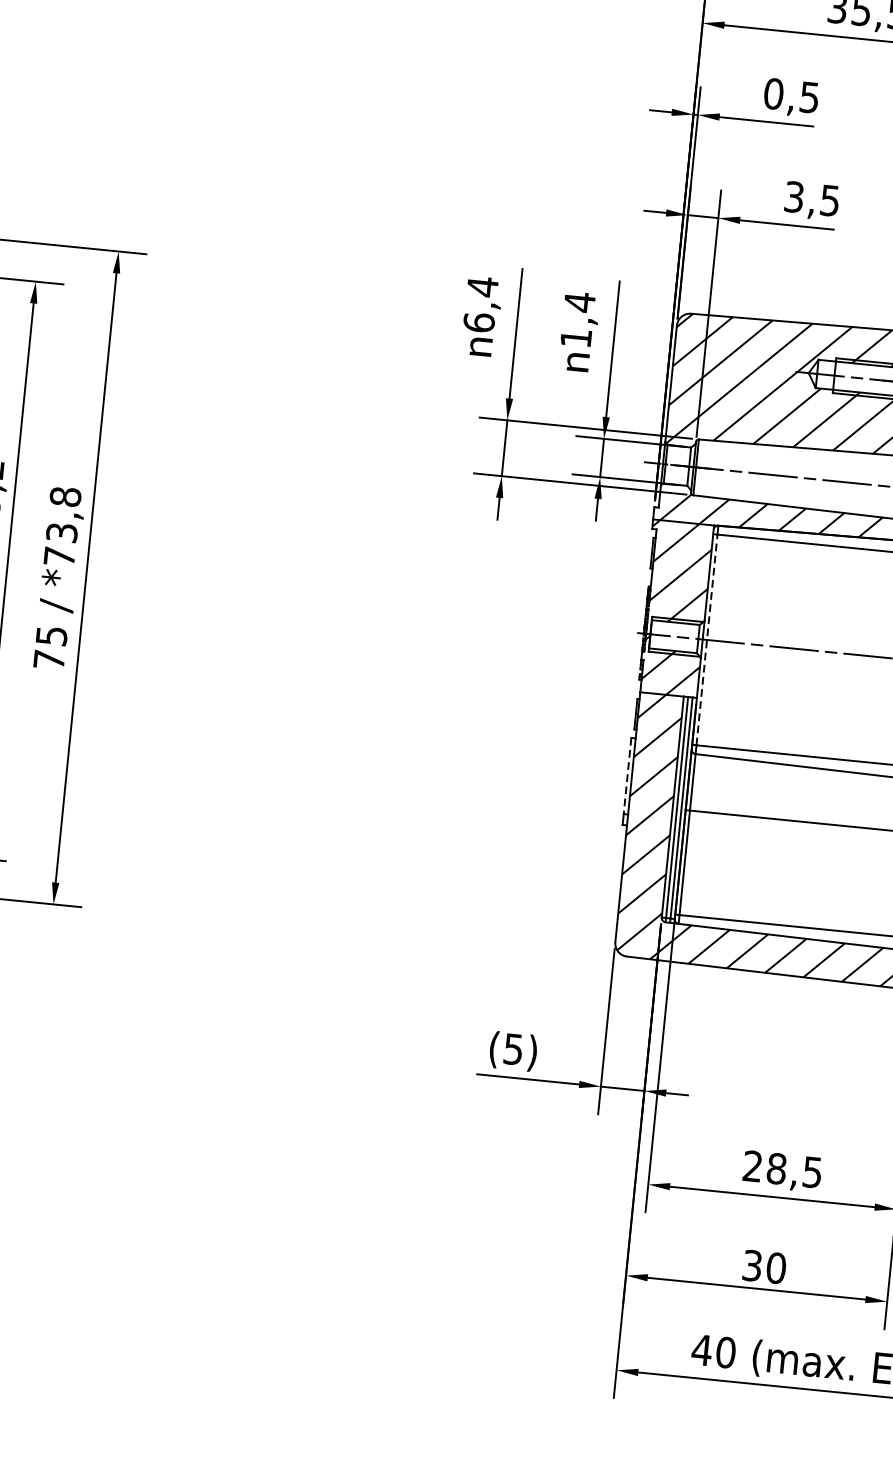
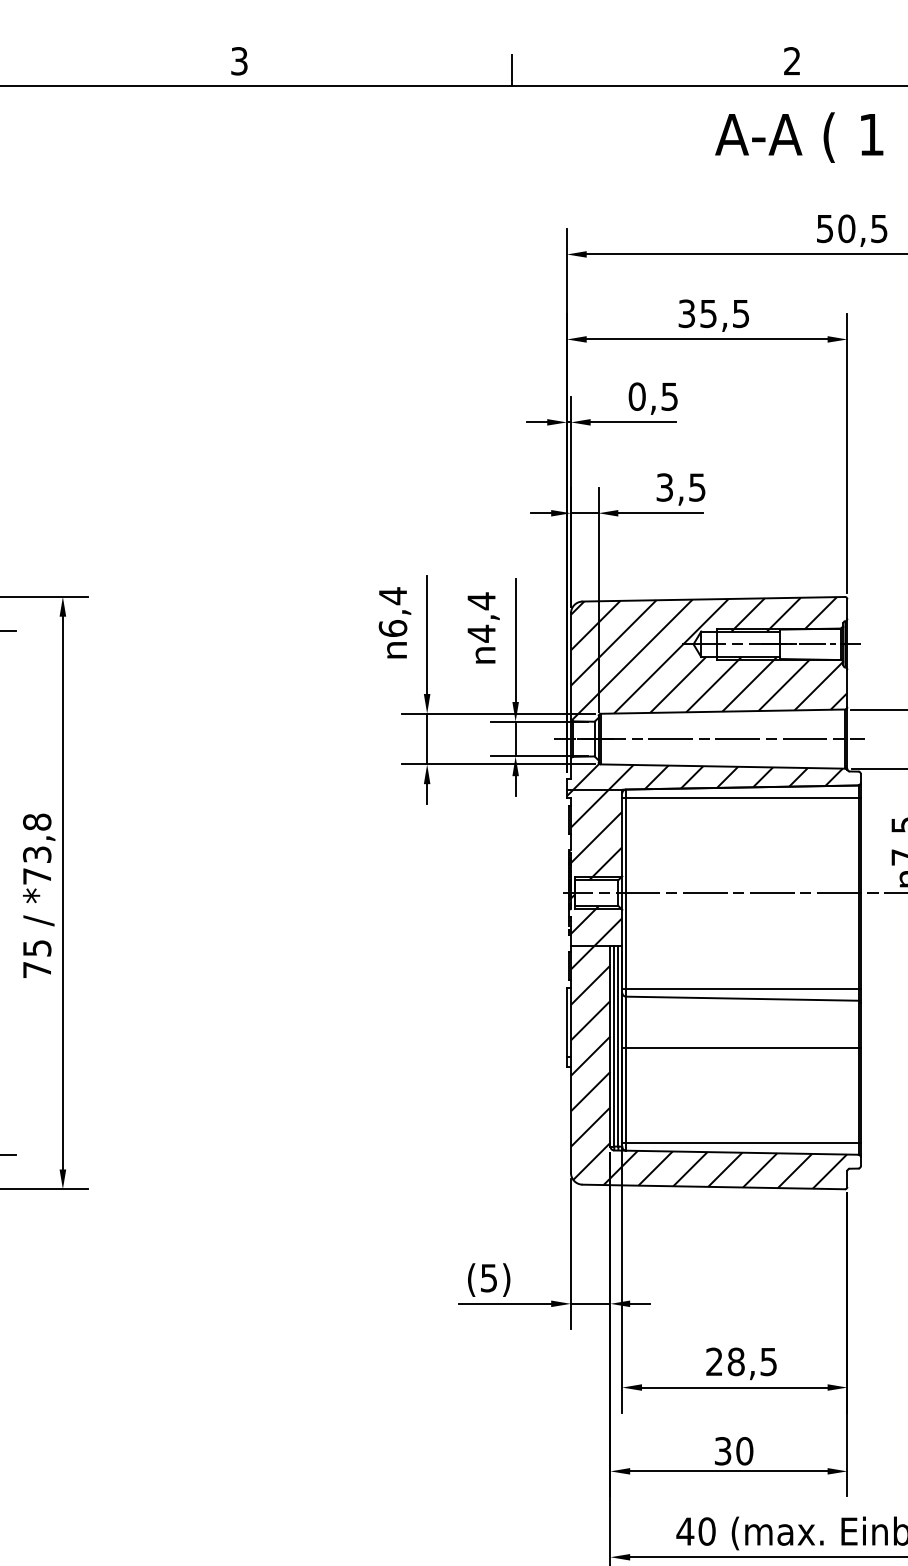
text: (576, 337) -> (481, 633), 1,4 -> 4,4
line: (707, 640) -> (626, 893), dashed -> solid
line: (627, 776) -> (566, 1022), dashed -> solid

